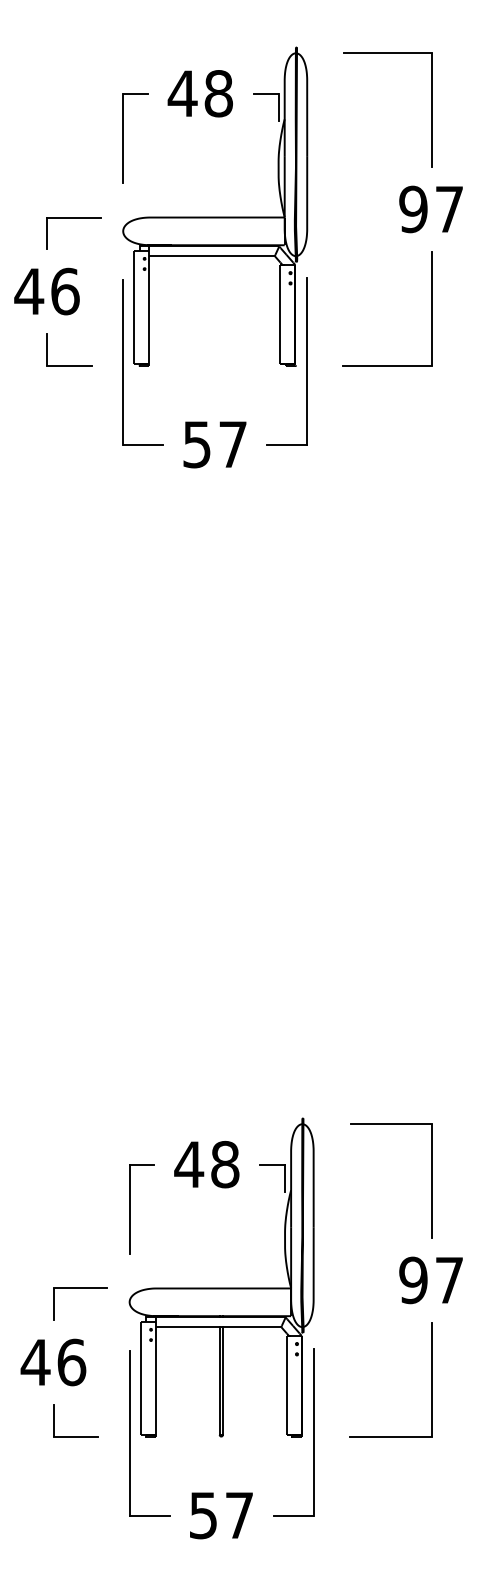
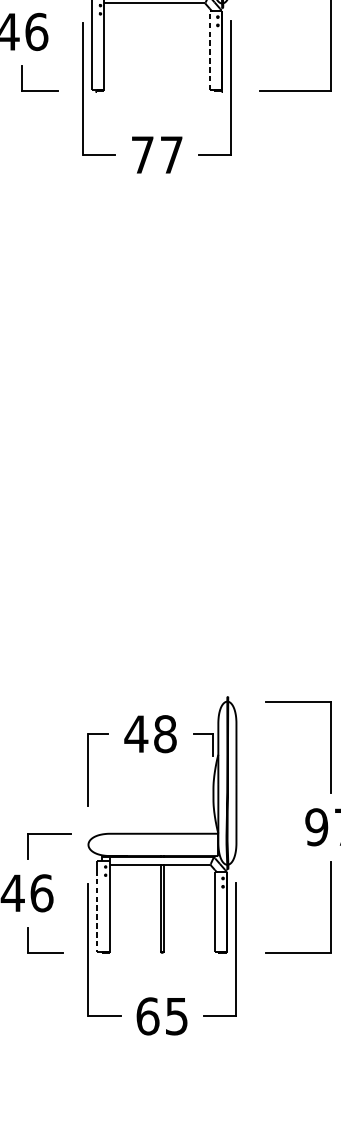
line: (280, 314) -> (209, 50), solid -> dashed
text: (196, 444) -> (142, 154), 57 -> 77
line: (140, 1384) -> (97, 910), solid -> dashed
text: (220, 1515) -> (161, 1016), 57 -> 65

